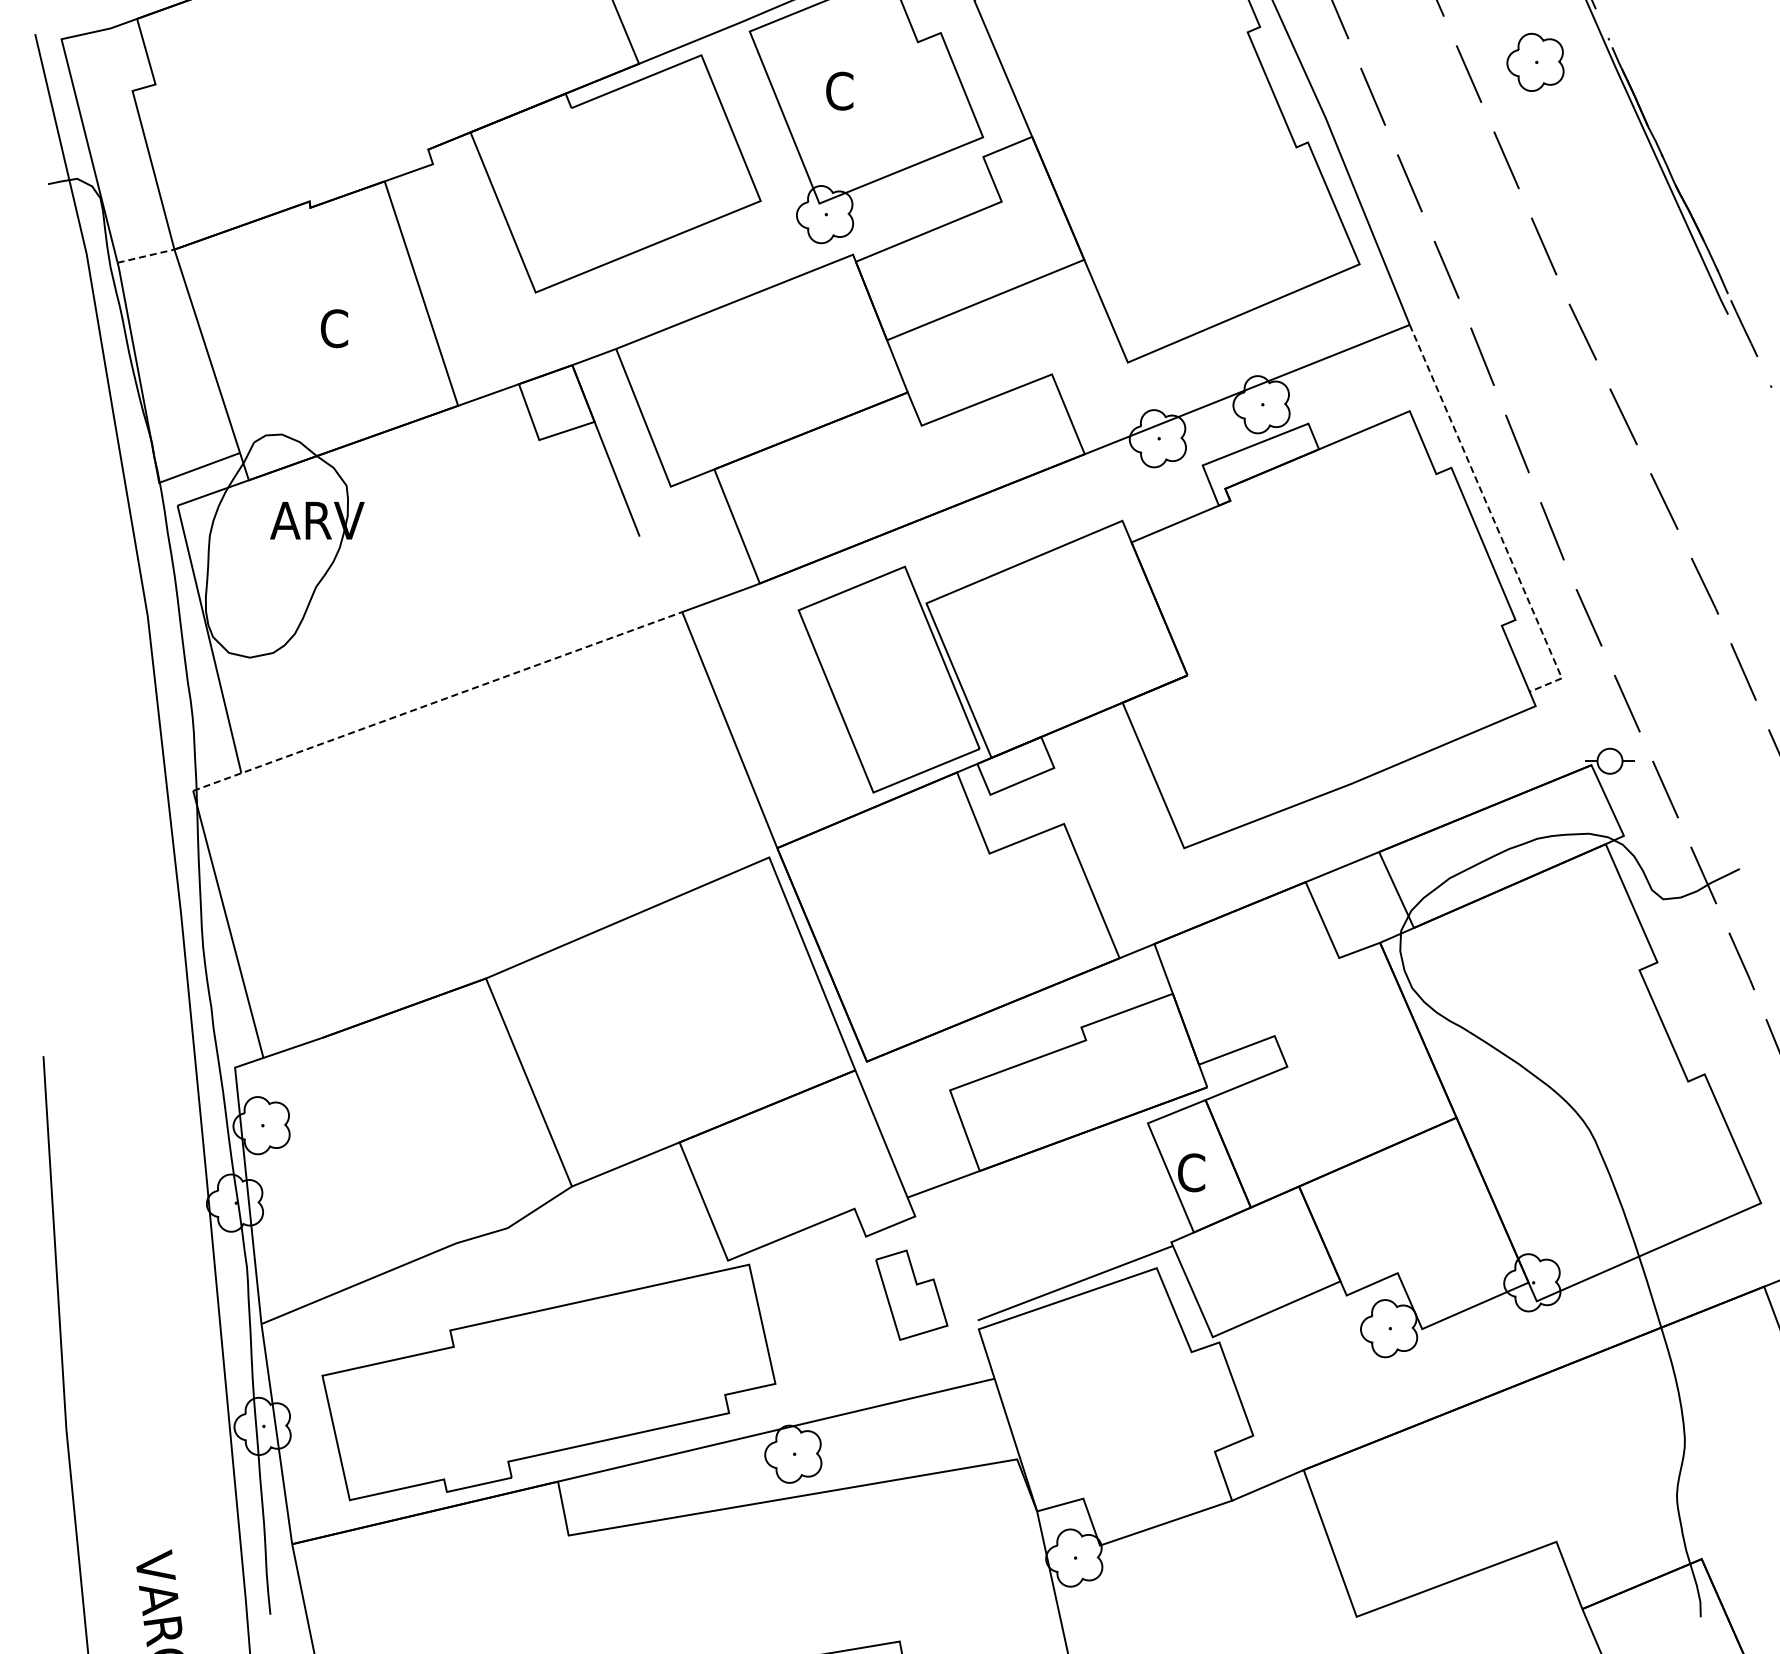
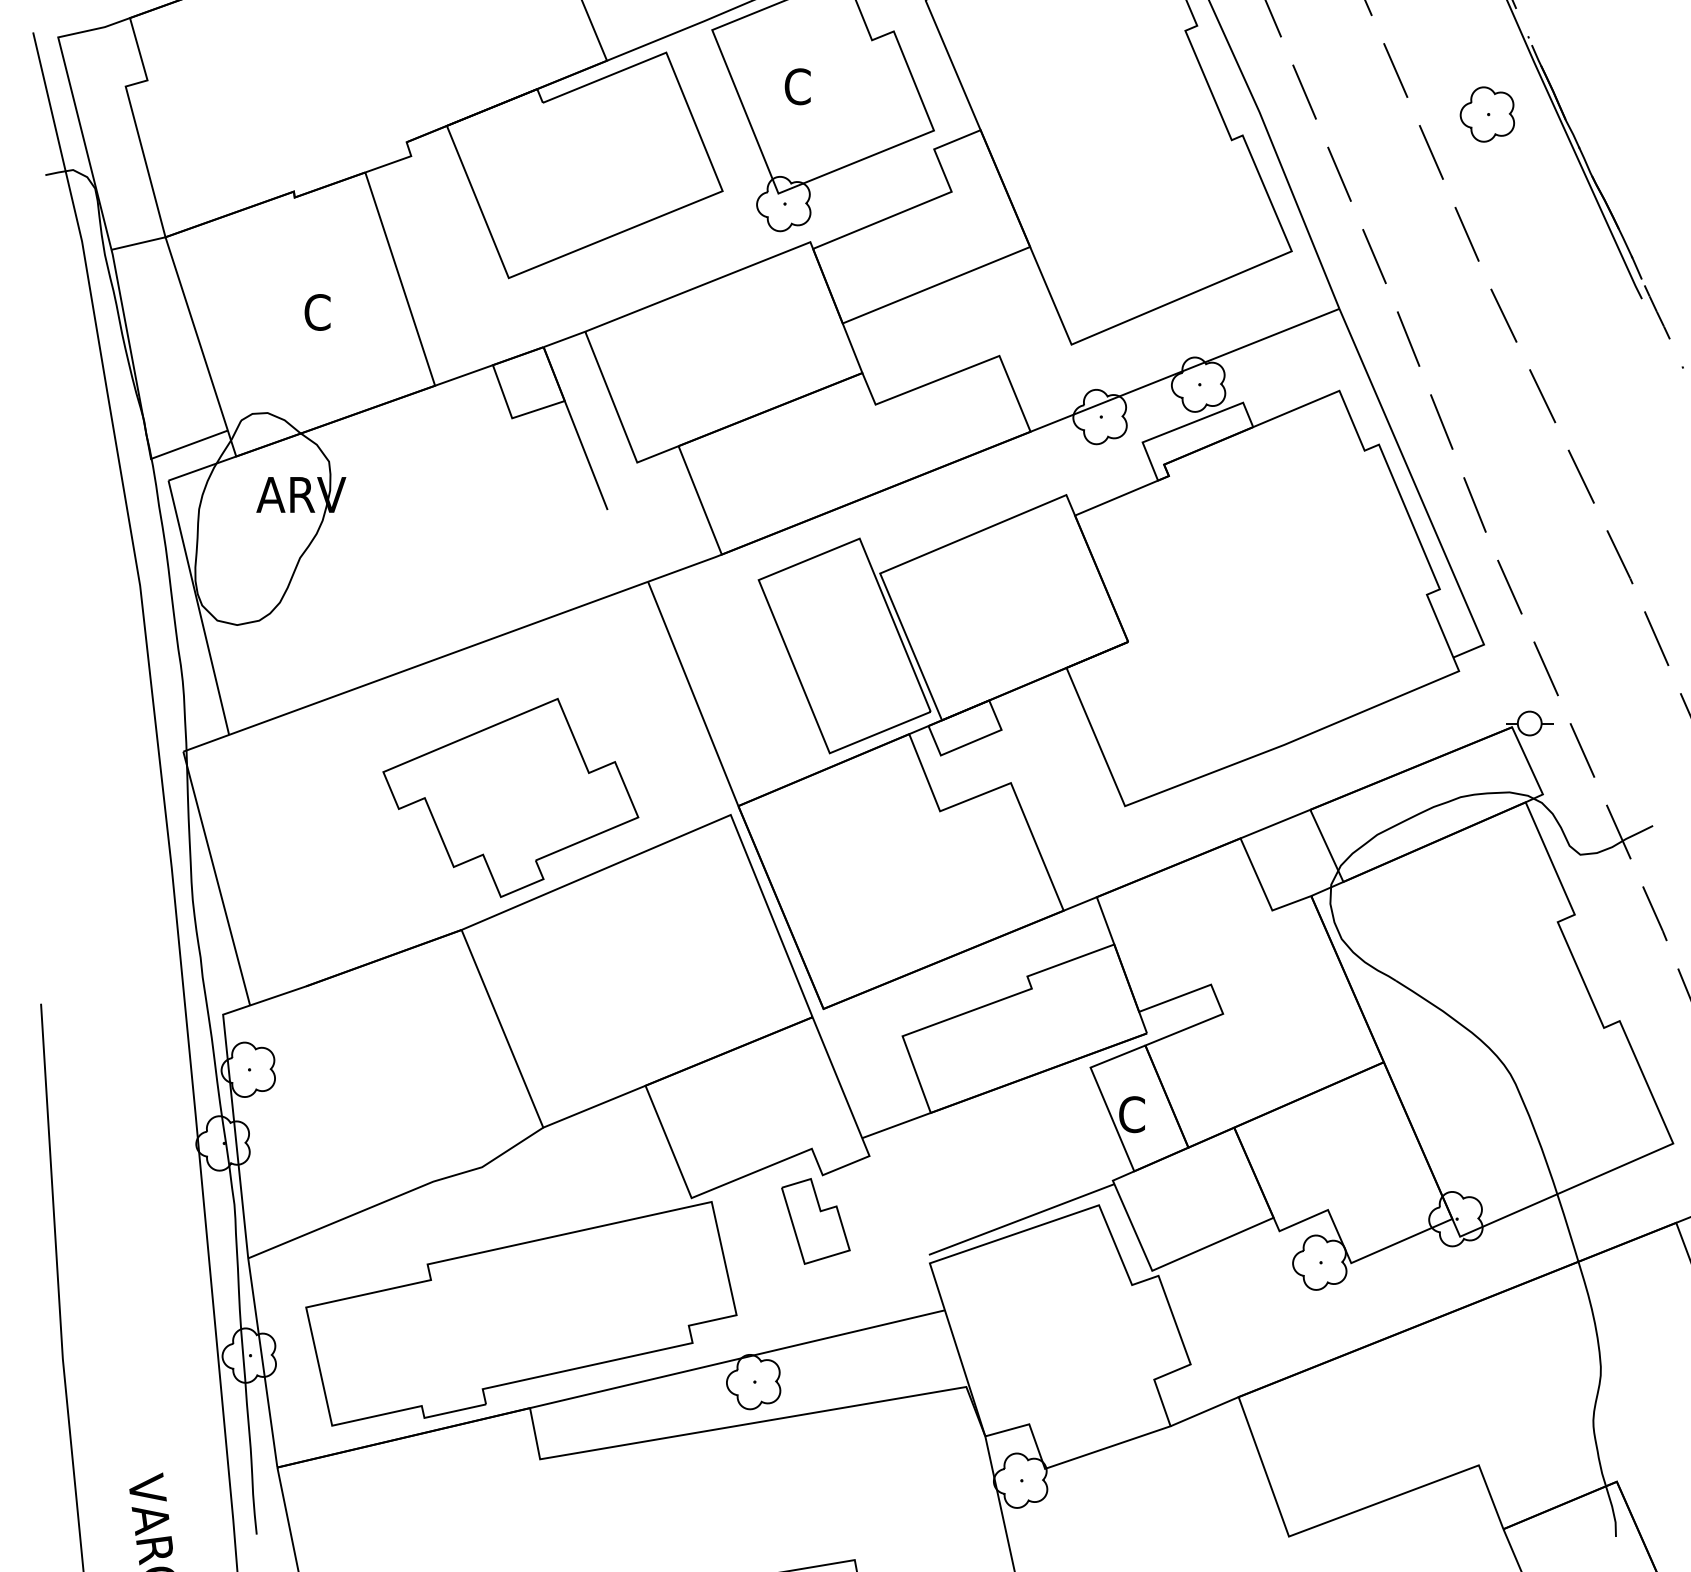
part: (1535, 61) -> (1487, 113), moved
line: (146, 256) -> (138, 243), dashed -> solid
line: (1493, 518) -> (1419, 492), dashed -> solid
line: (437, 701) -> (415, 666), dashed -> solid
part: (537, 839) -> (510, 797), added
part: (911, 1294) -> (815, 1220), moved

